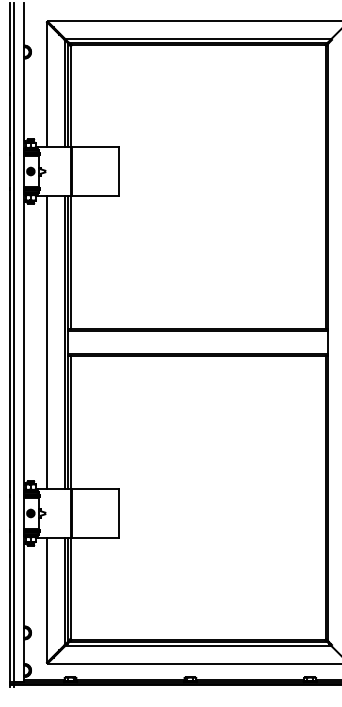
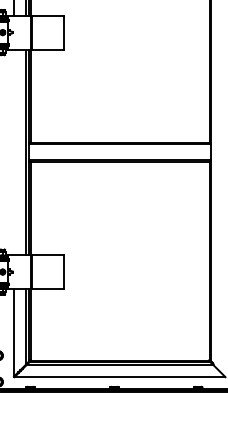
line: (46, 342) -> (13, 152), removed

